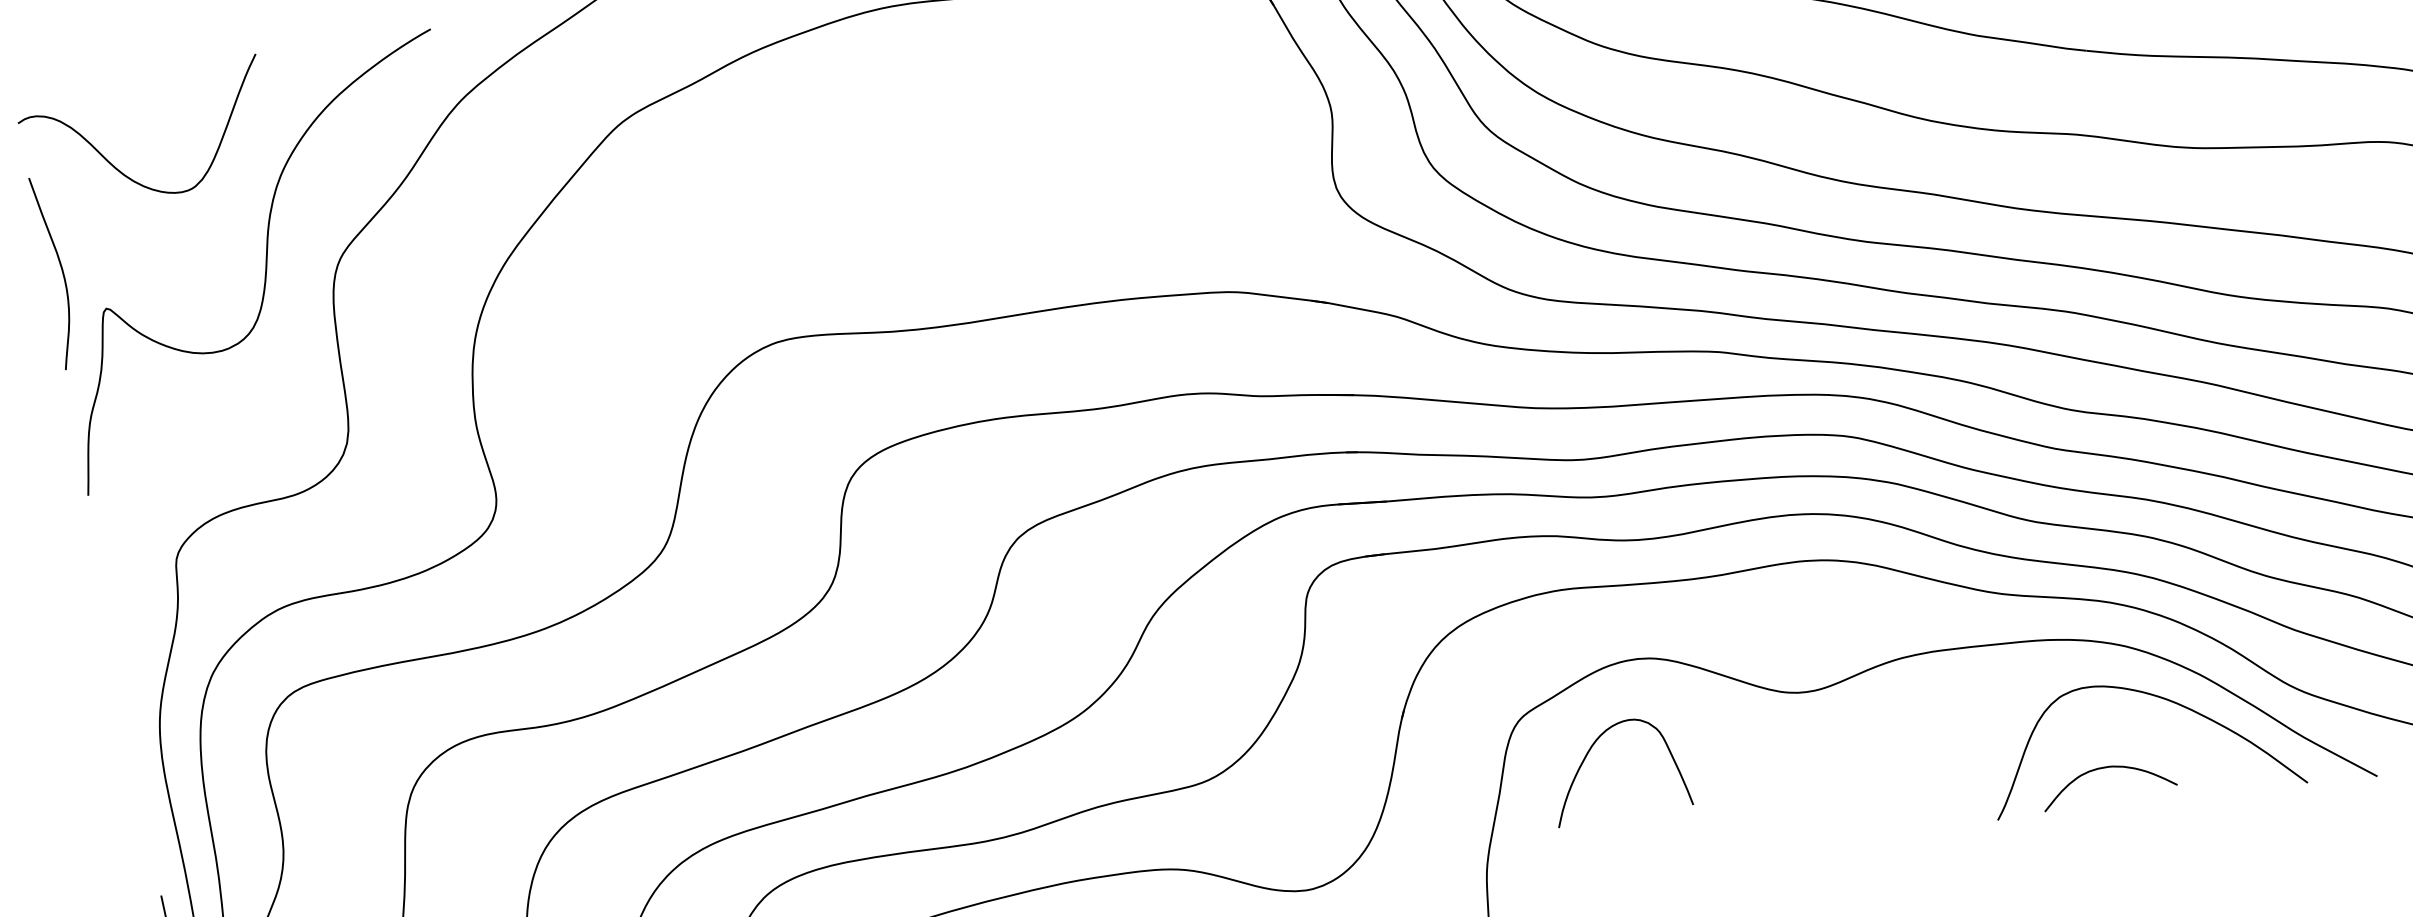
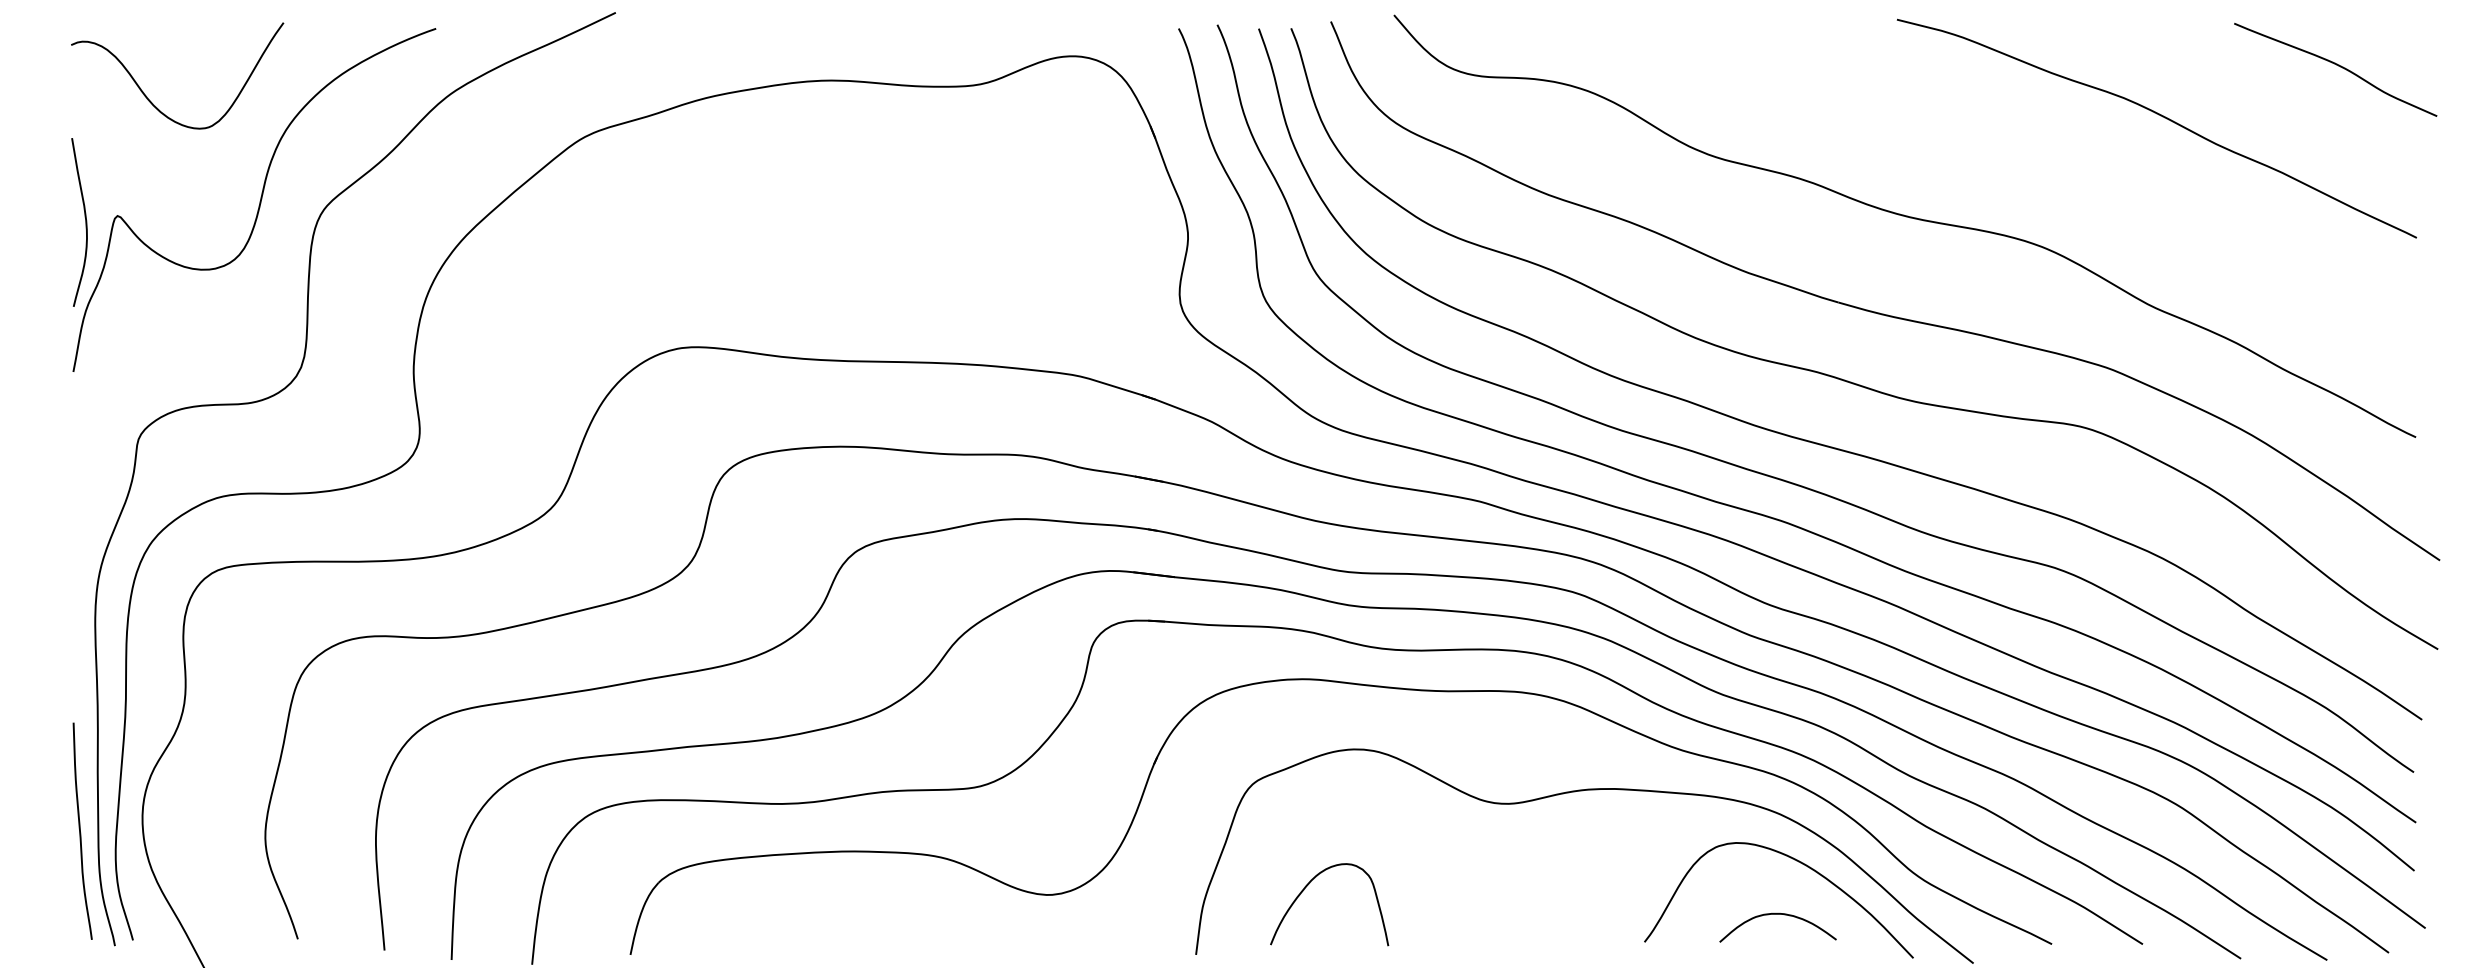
curve: (61, 271) -> (85, 222), moved
curve: (1590, 751) -> (1309, 884), moved
curve: (2105, 768) -> (1777, 914), moved

